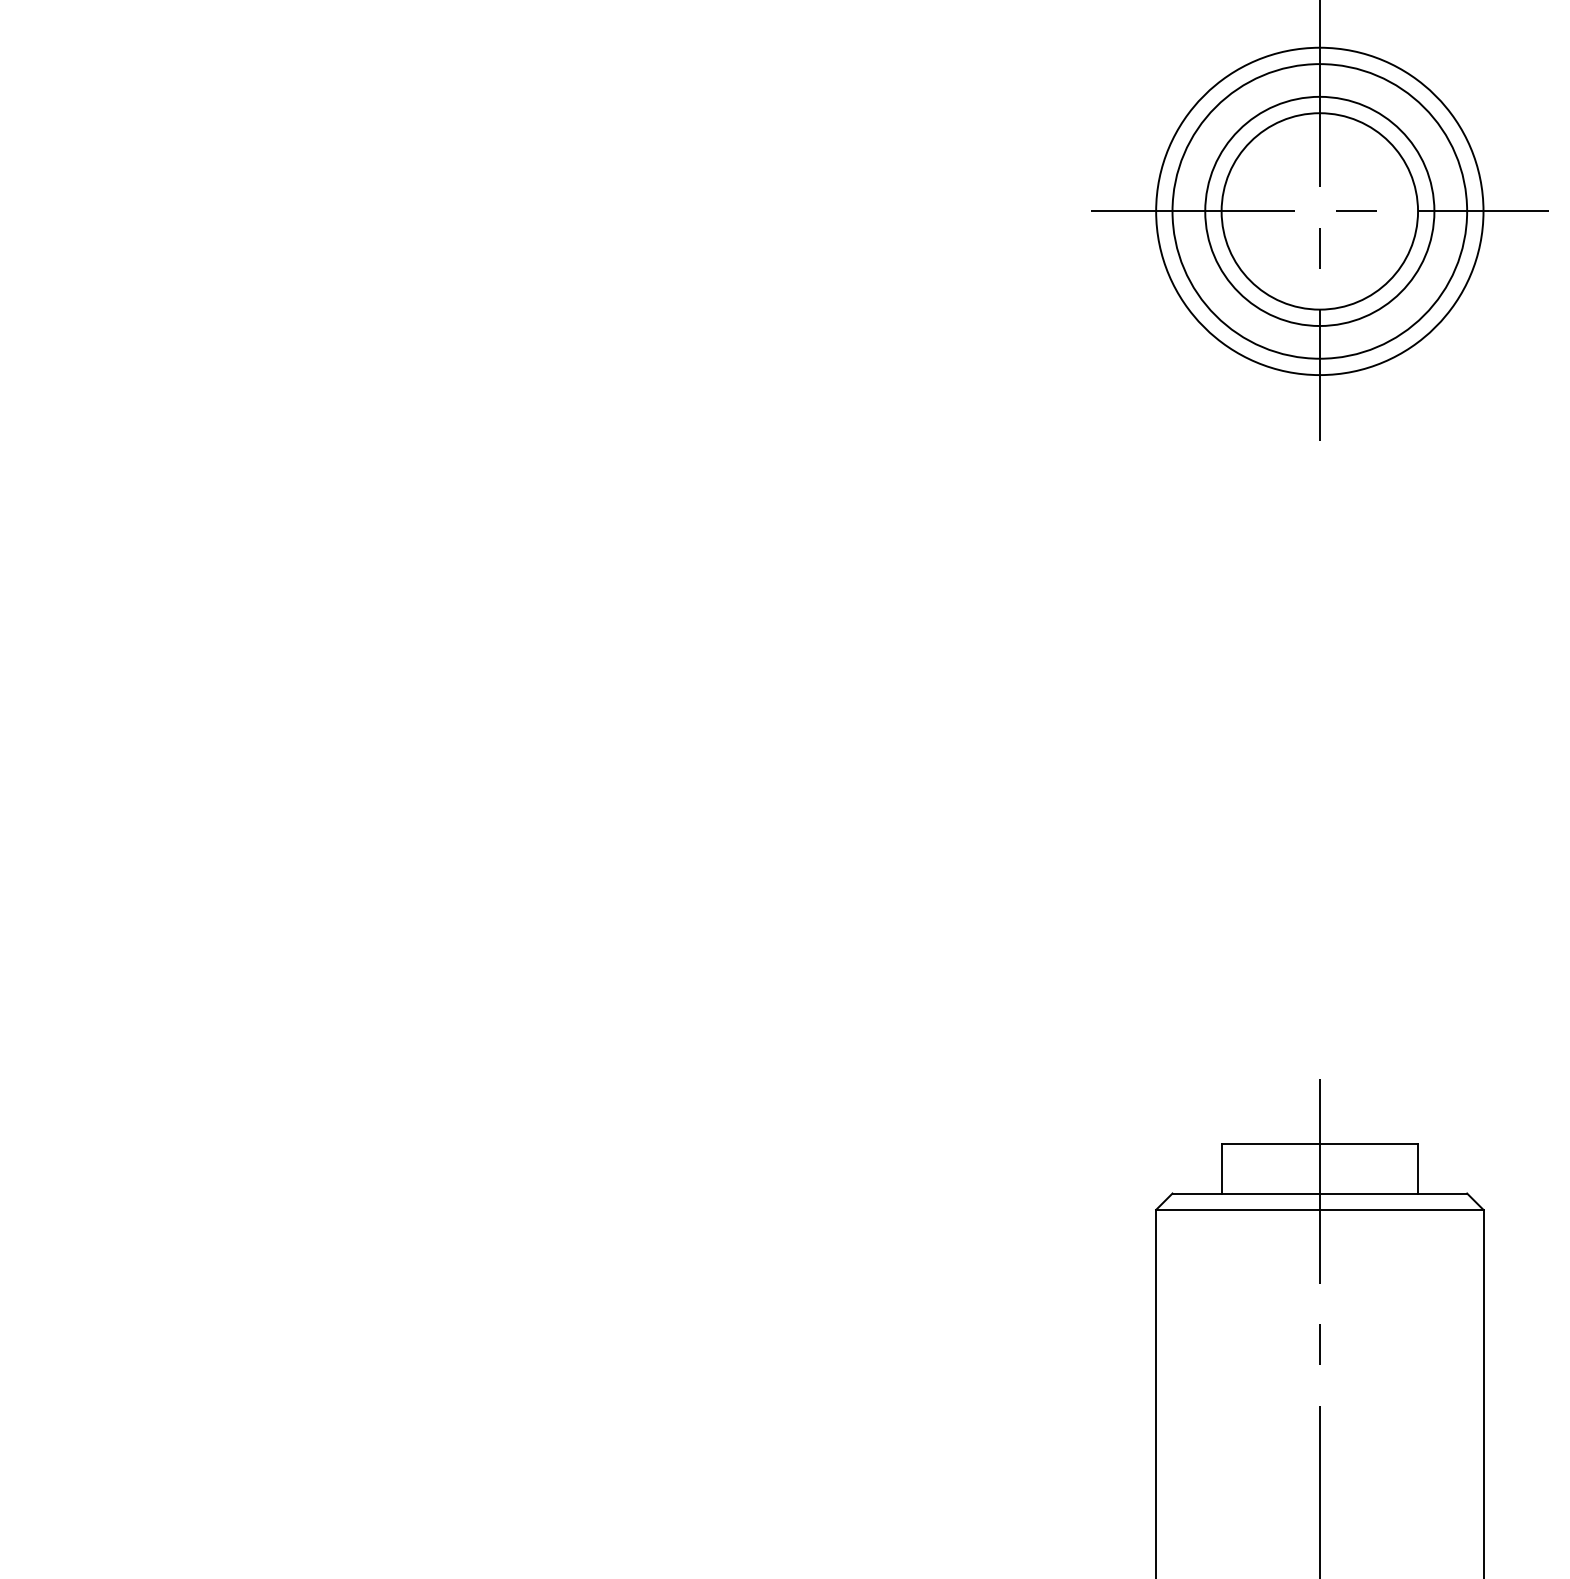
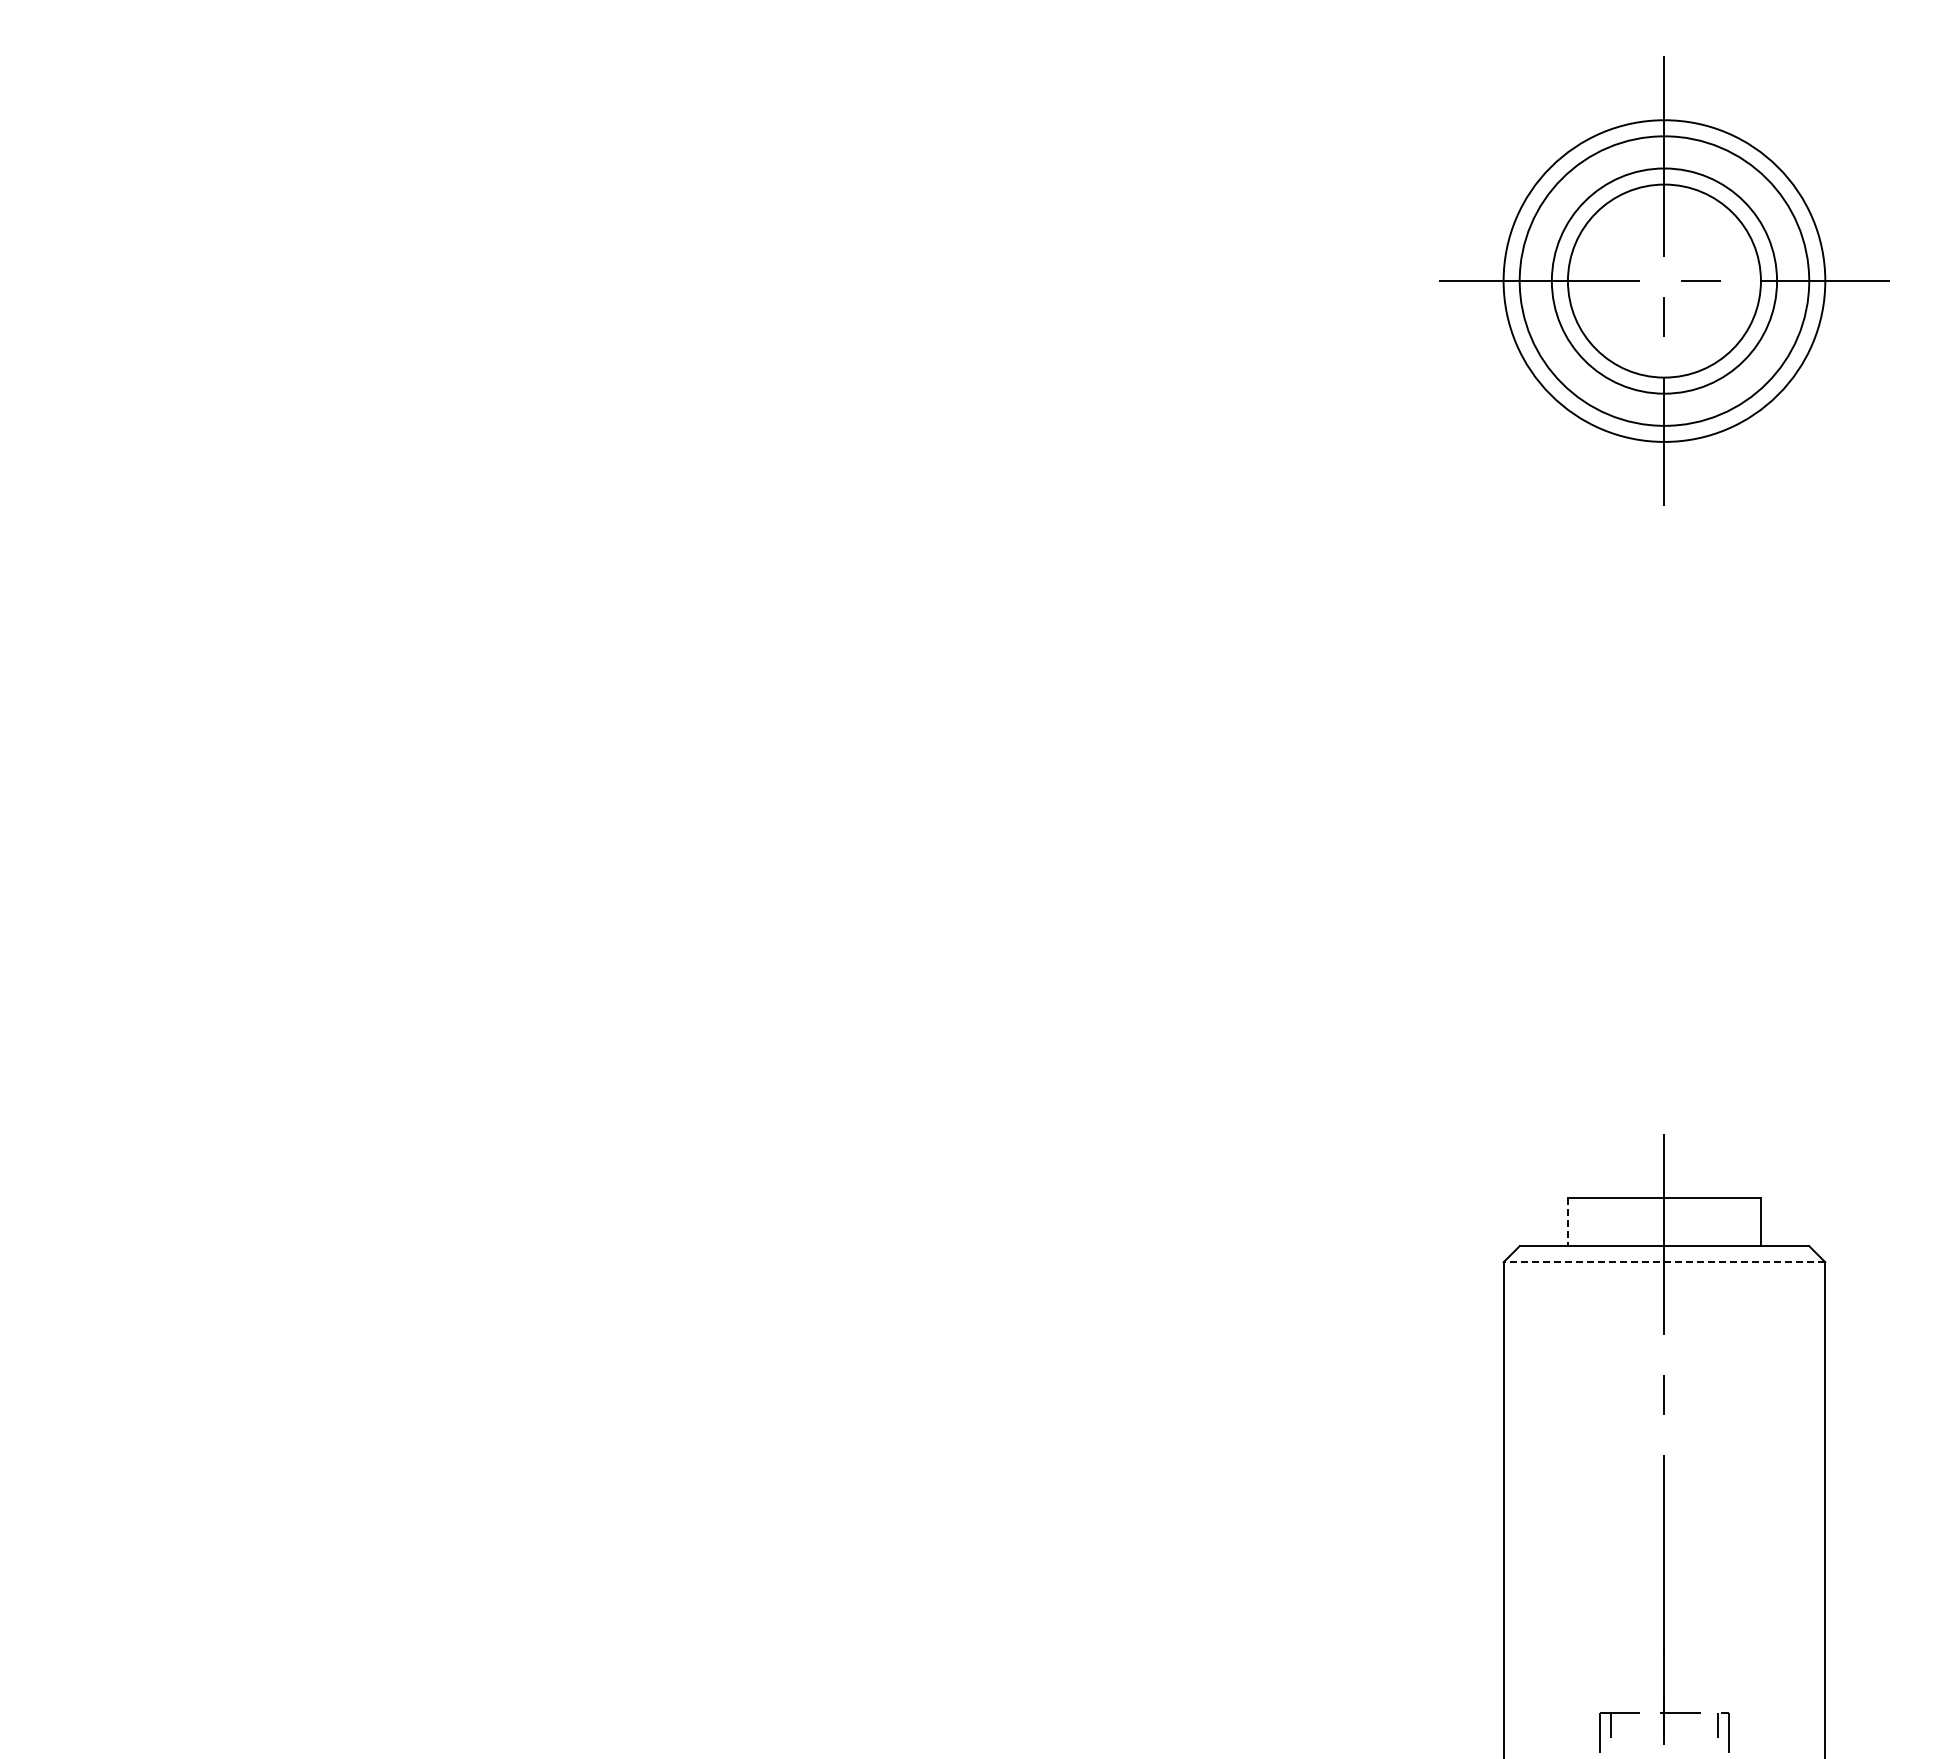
line: (1221, 1169) -> (1567, 1222), solid -> dashed
line: (1319, 1210) -> (1664, 1262), solid -> dashed

